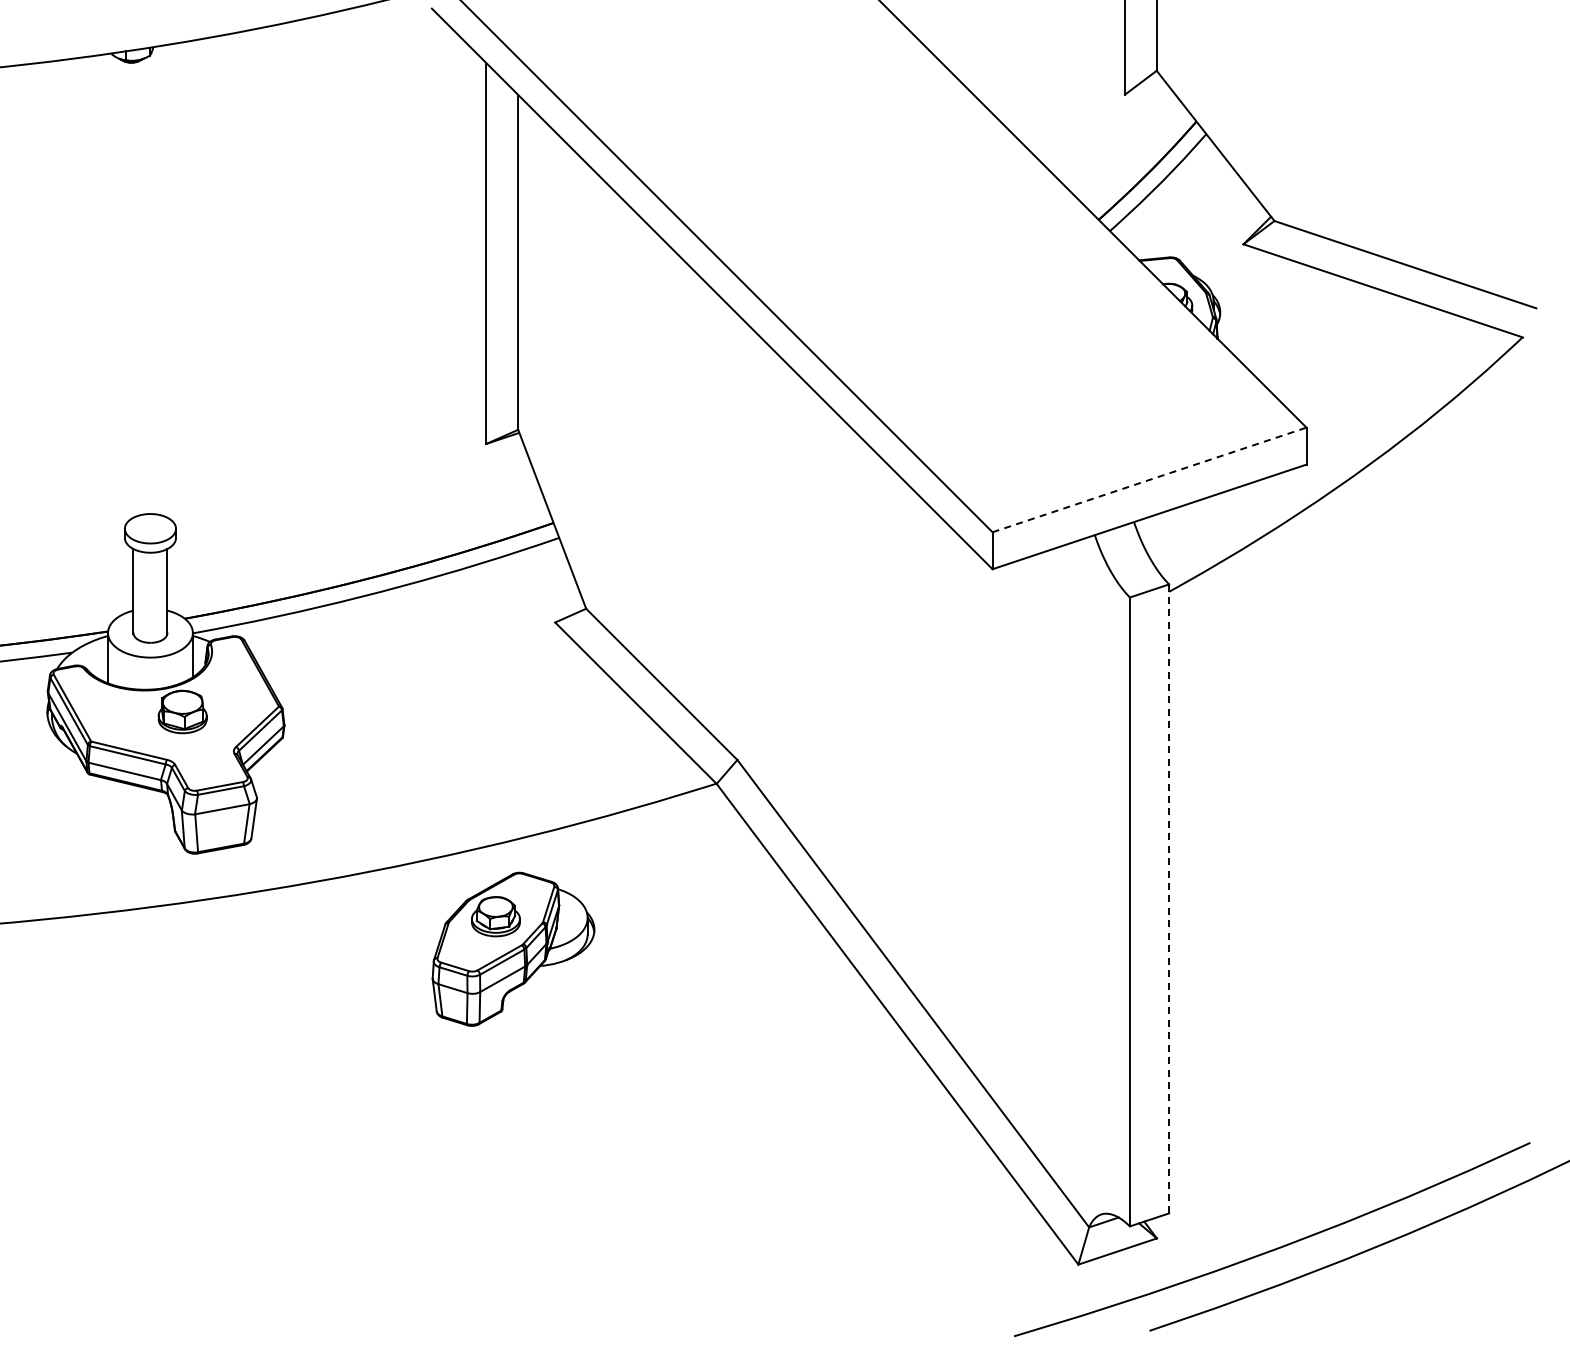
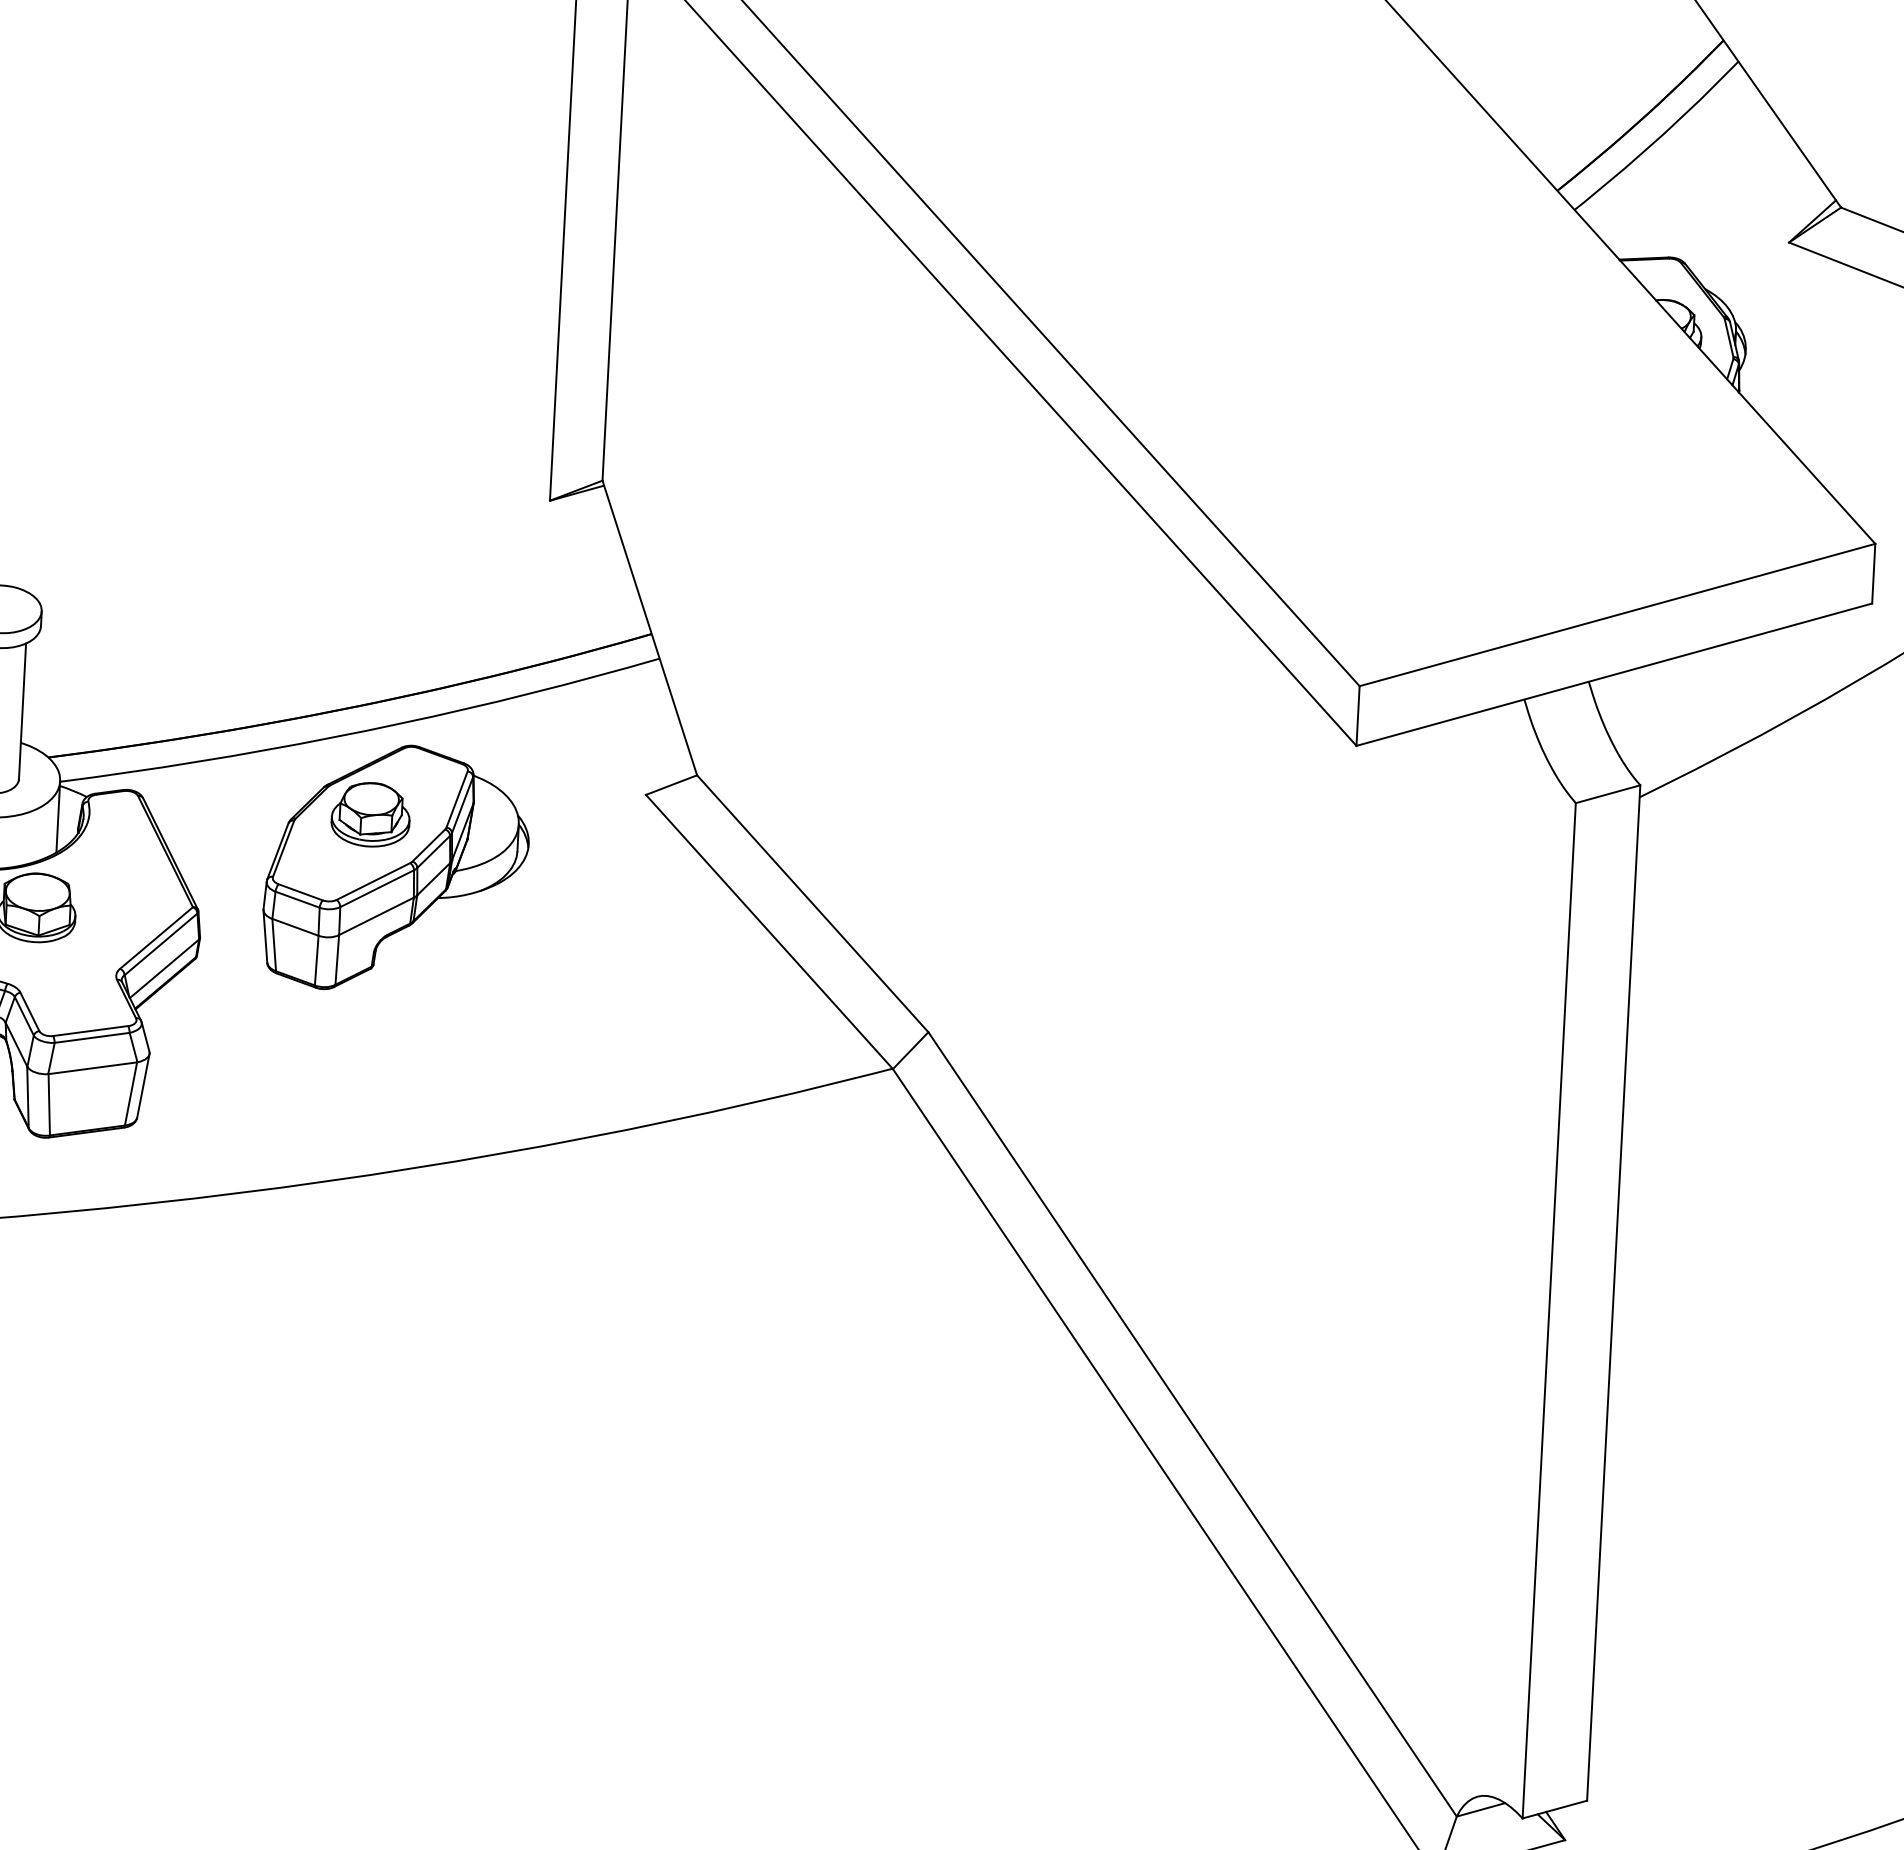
line: (1150, 479) -> (1619, 614), dashed -> solid
line: (1169, 898) -> (1614, 1292), dashed -> solid
part: (513, 948) -> (396, 867), moved

